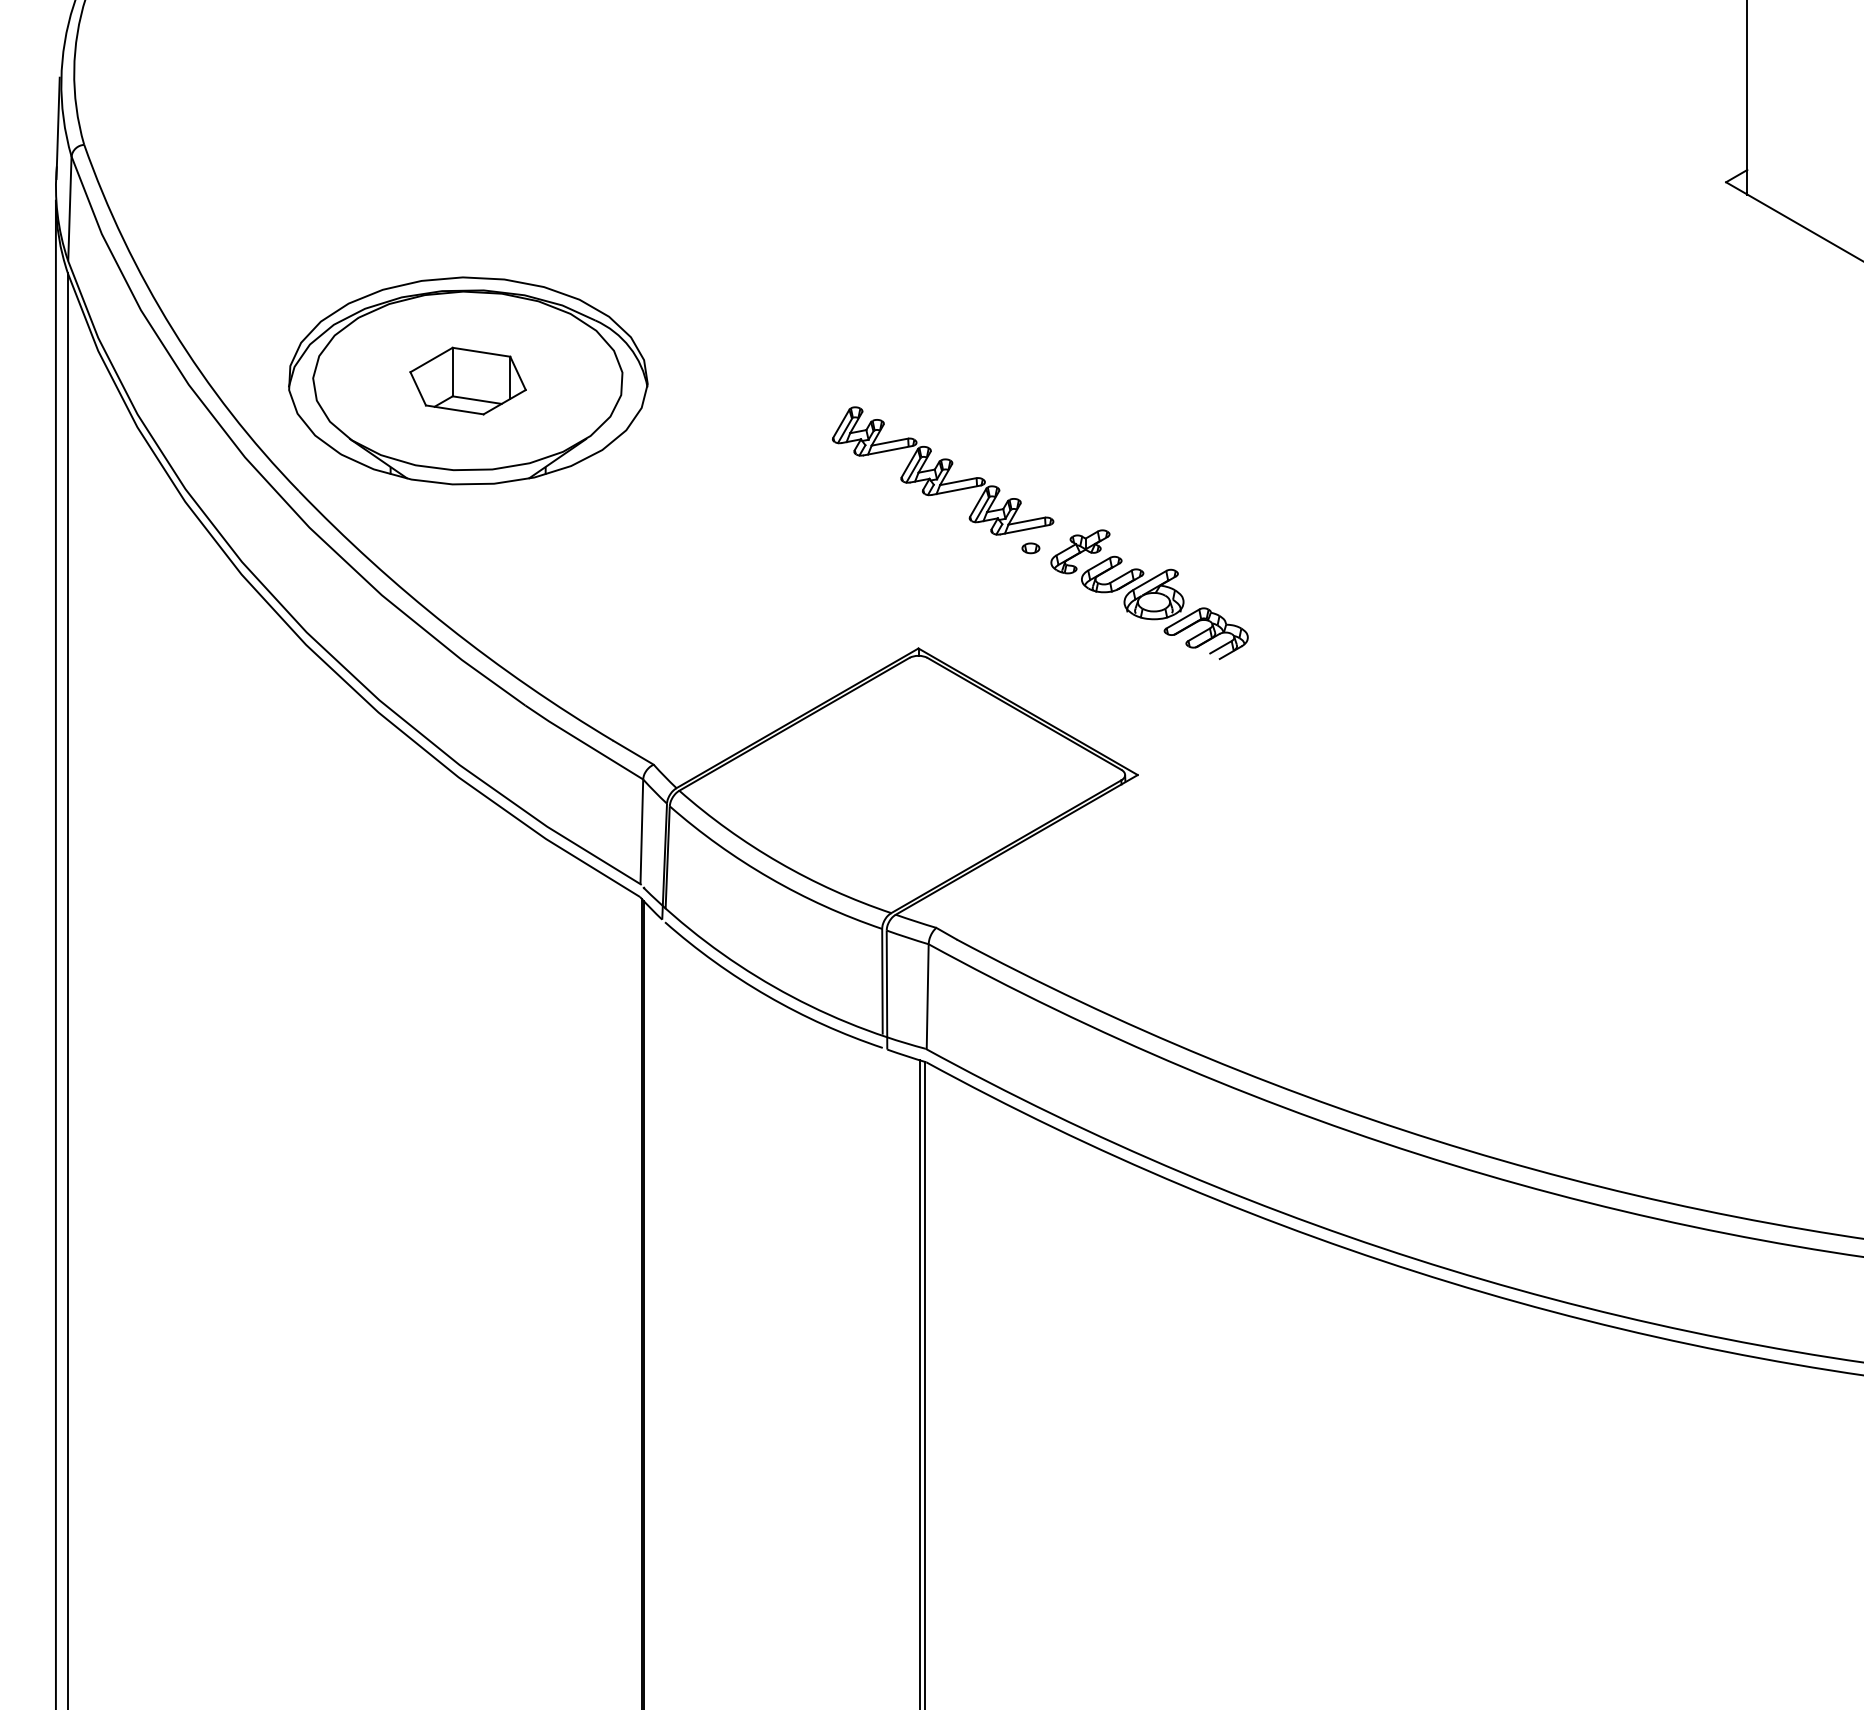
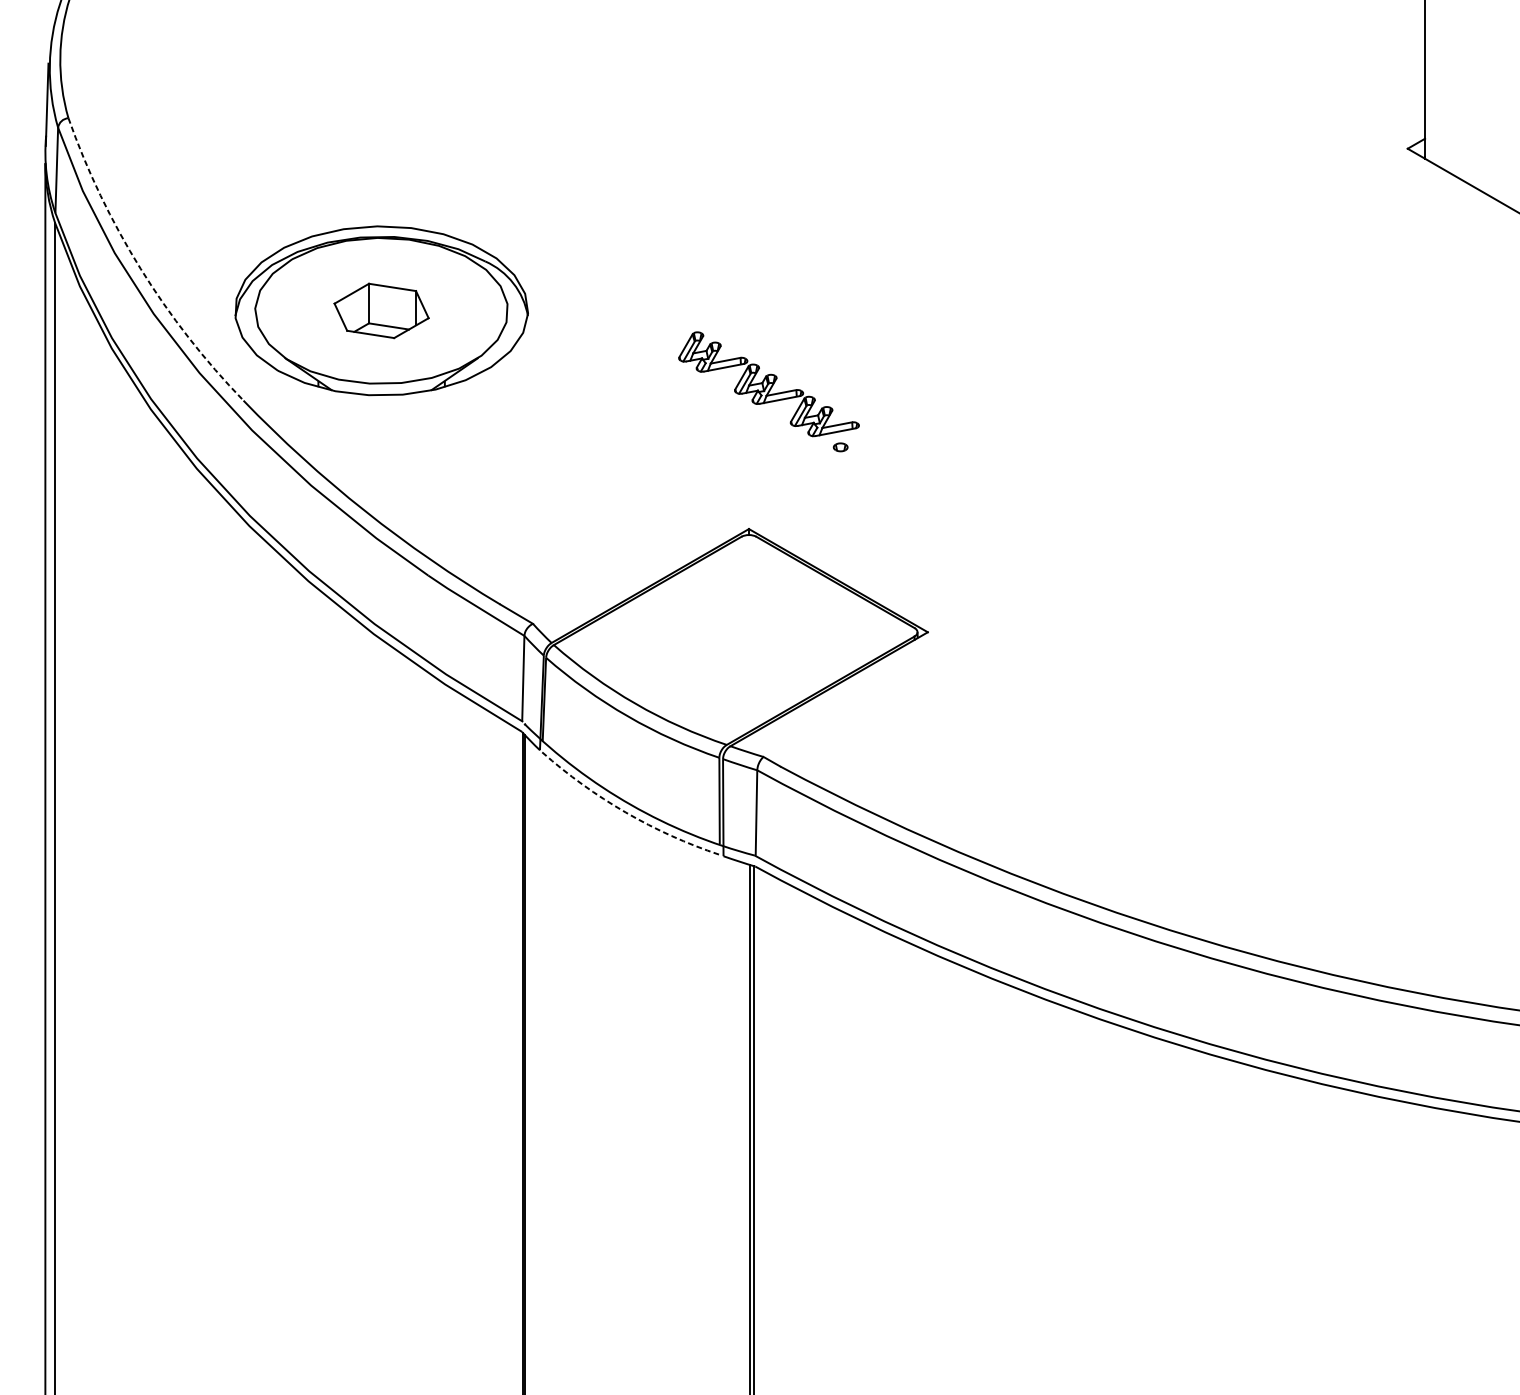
arc: (172, 329) -> (140, 268), solid -> dashed
part: (1149, 594) -> (937, 485), removed
arc: (767, 996) -> (625, 812), solid -> dashed

